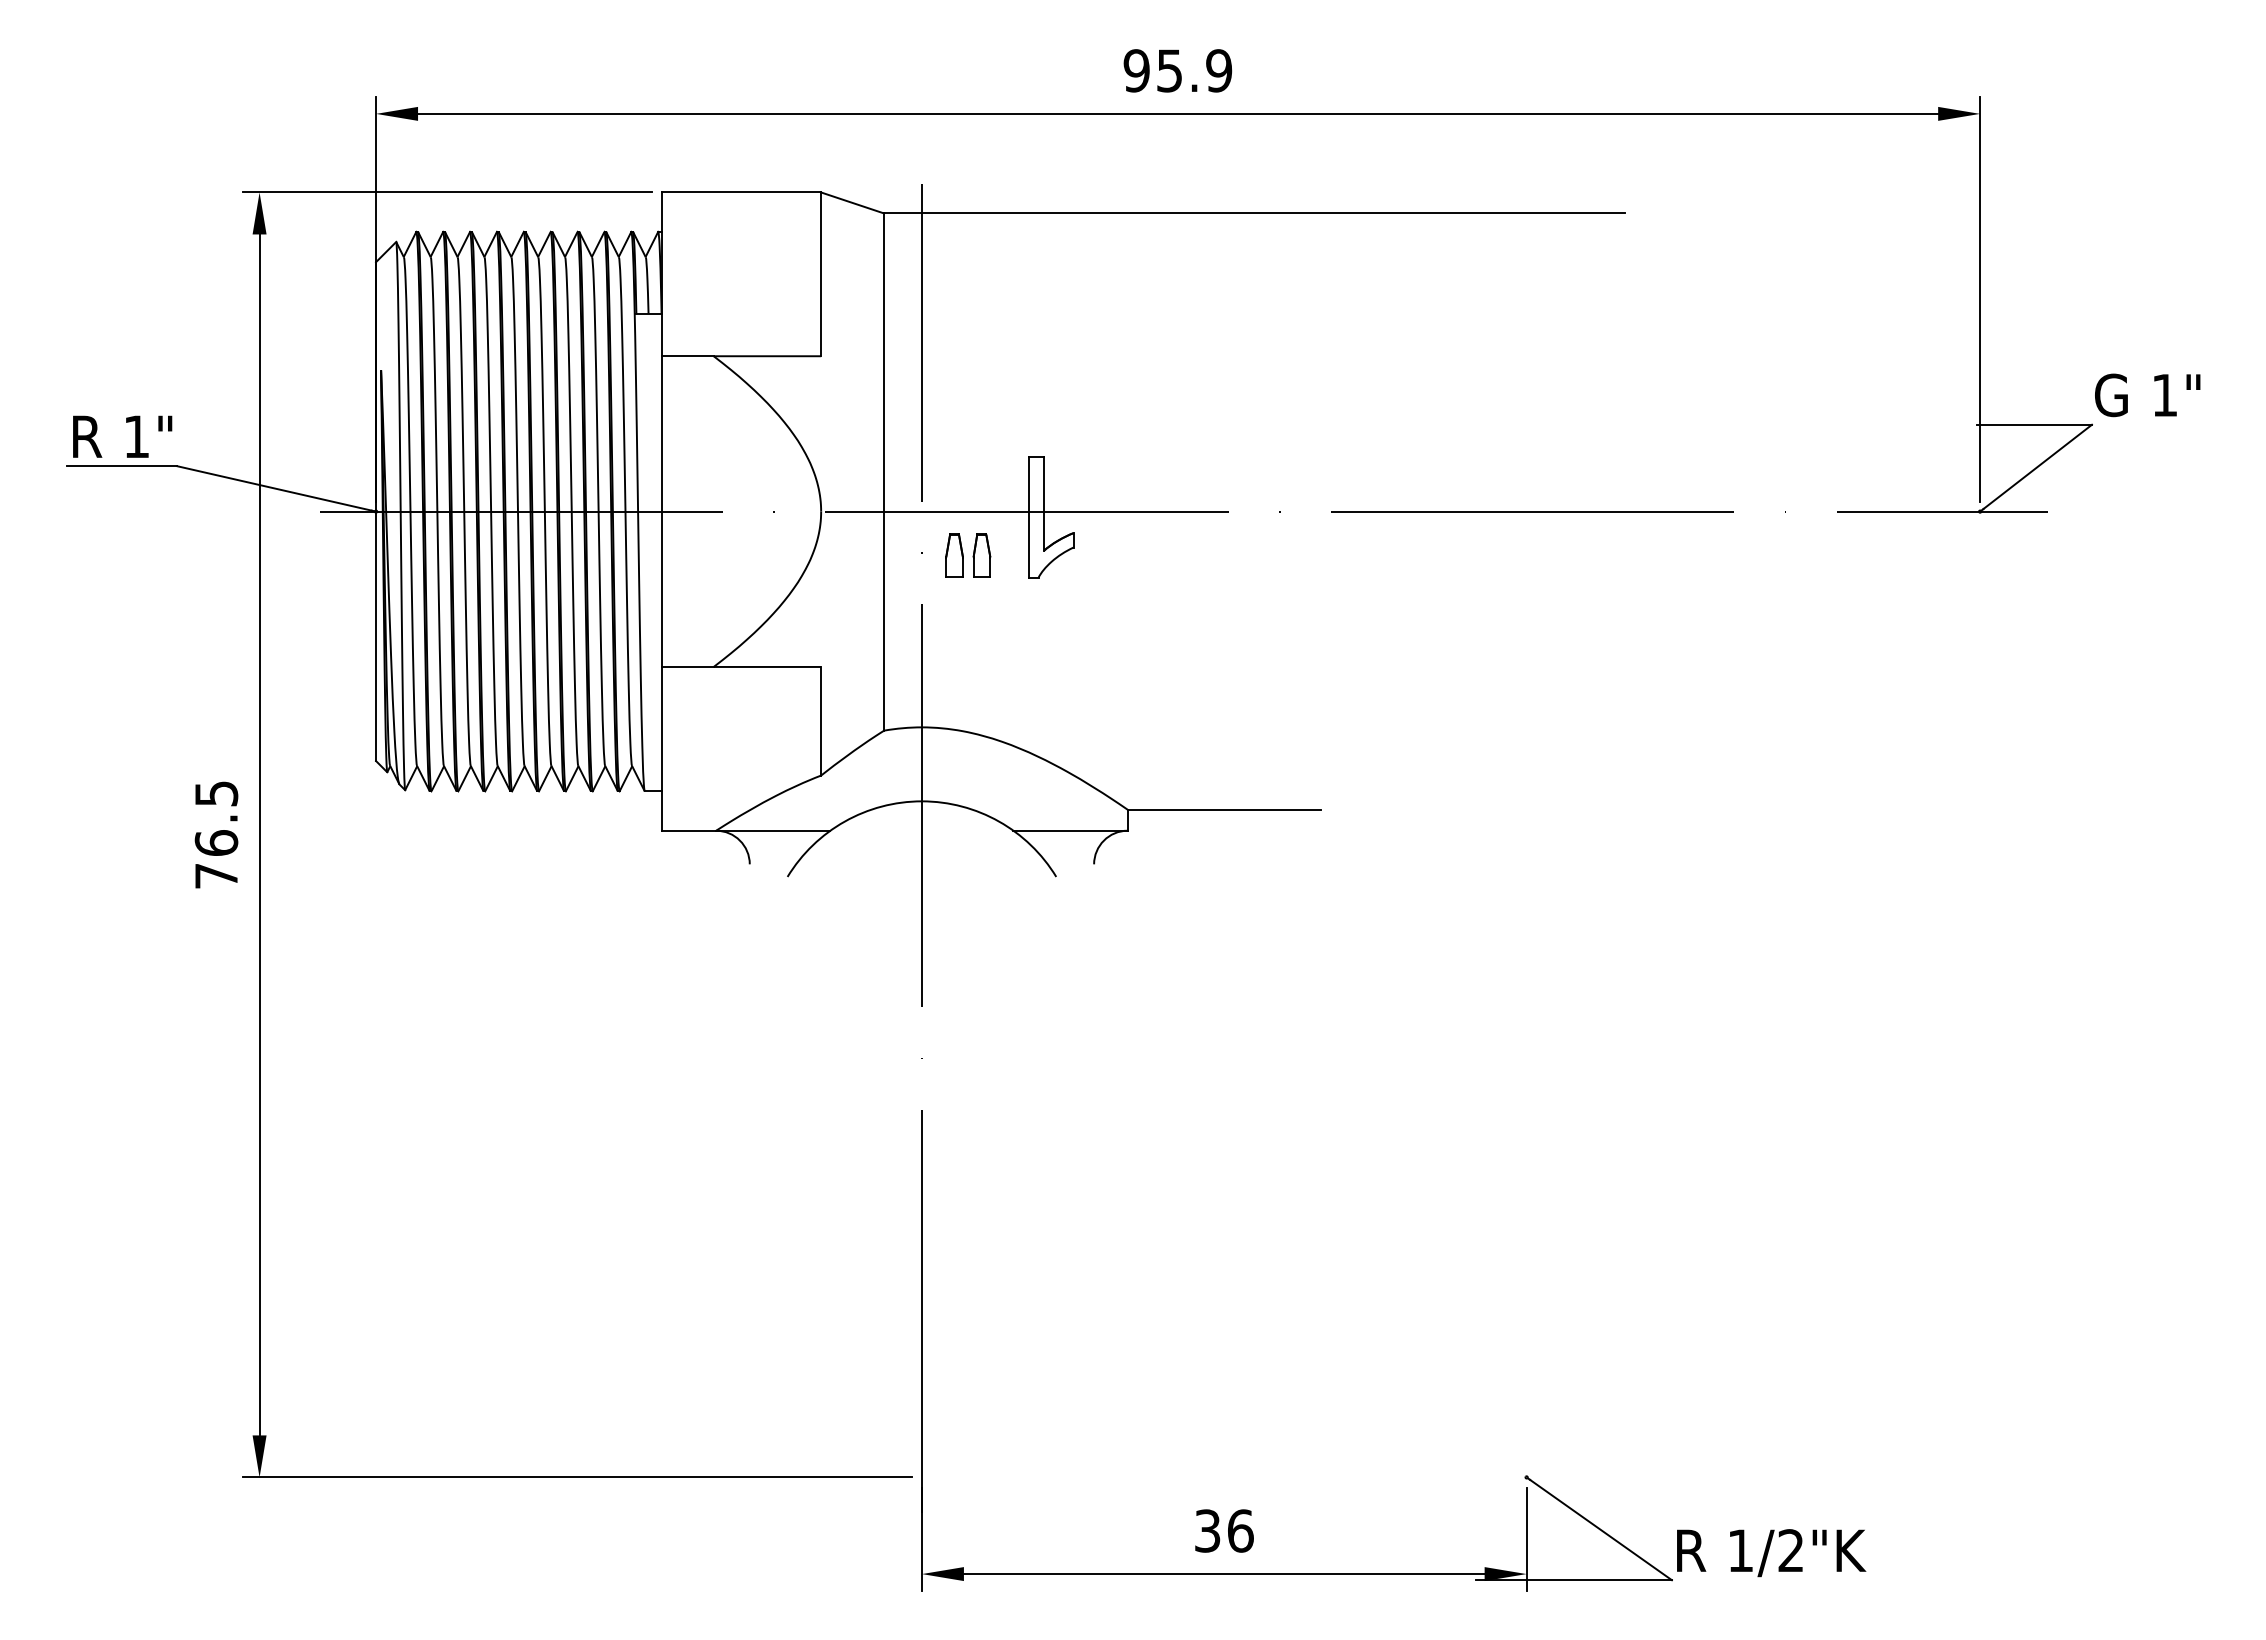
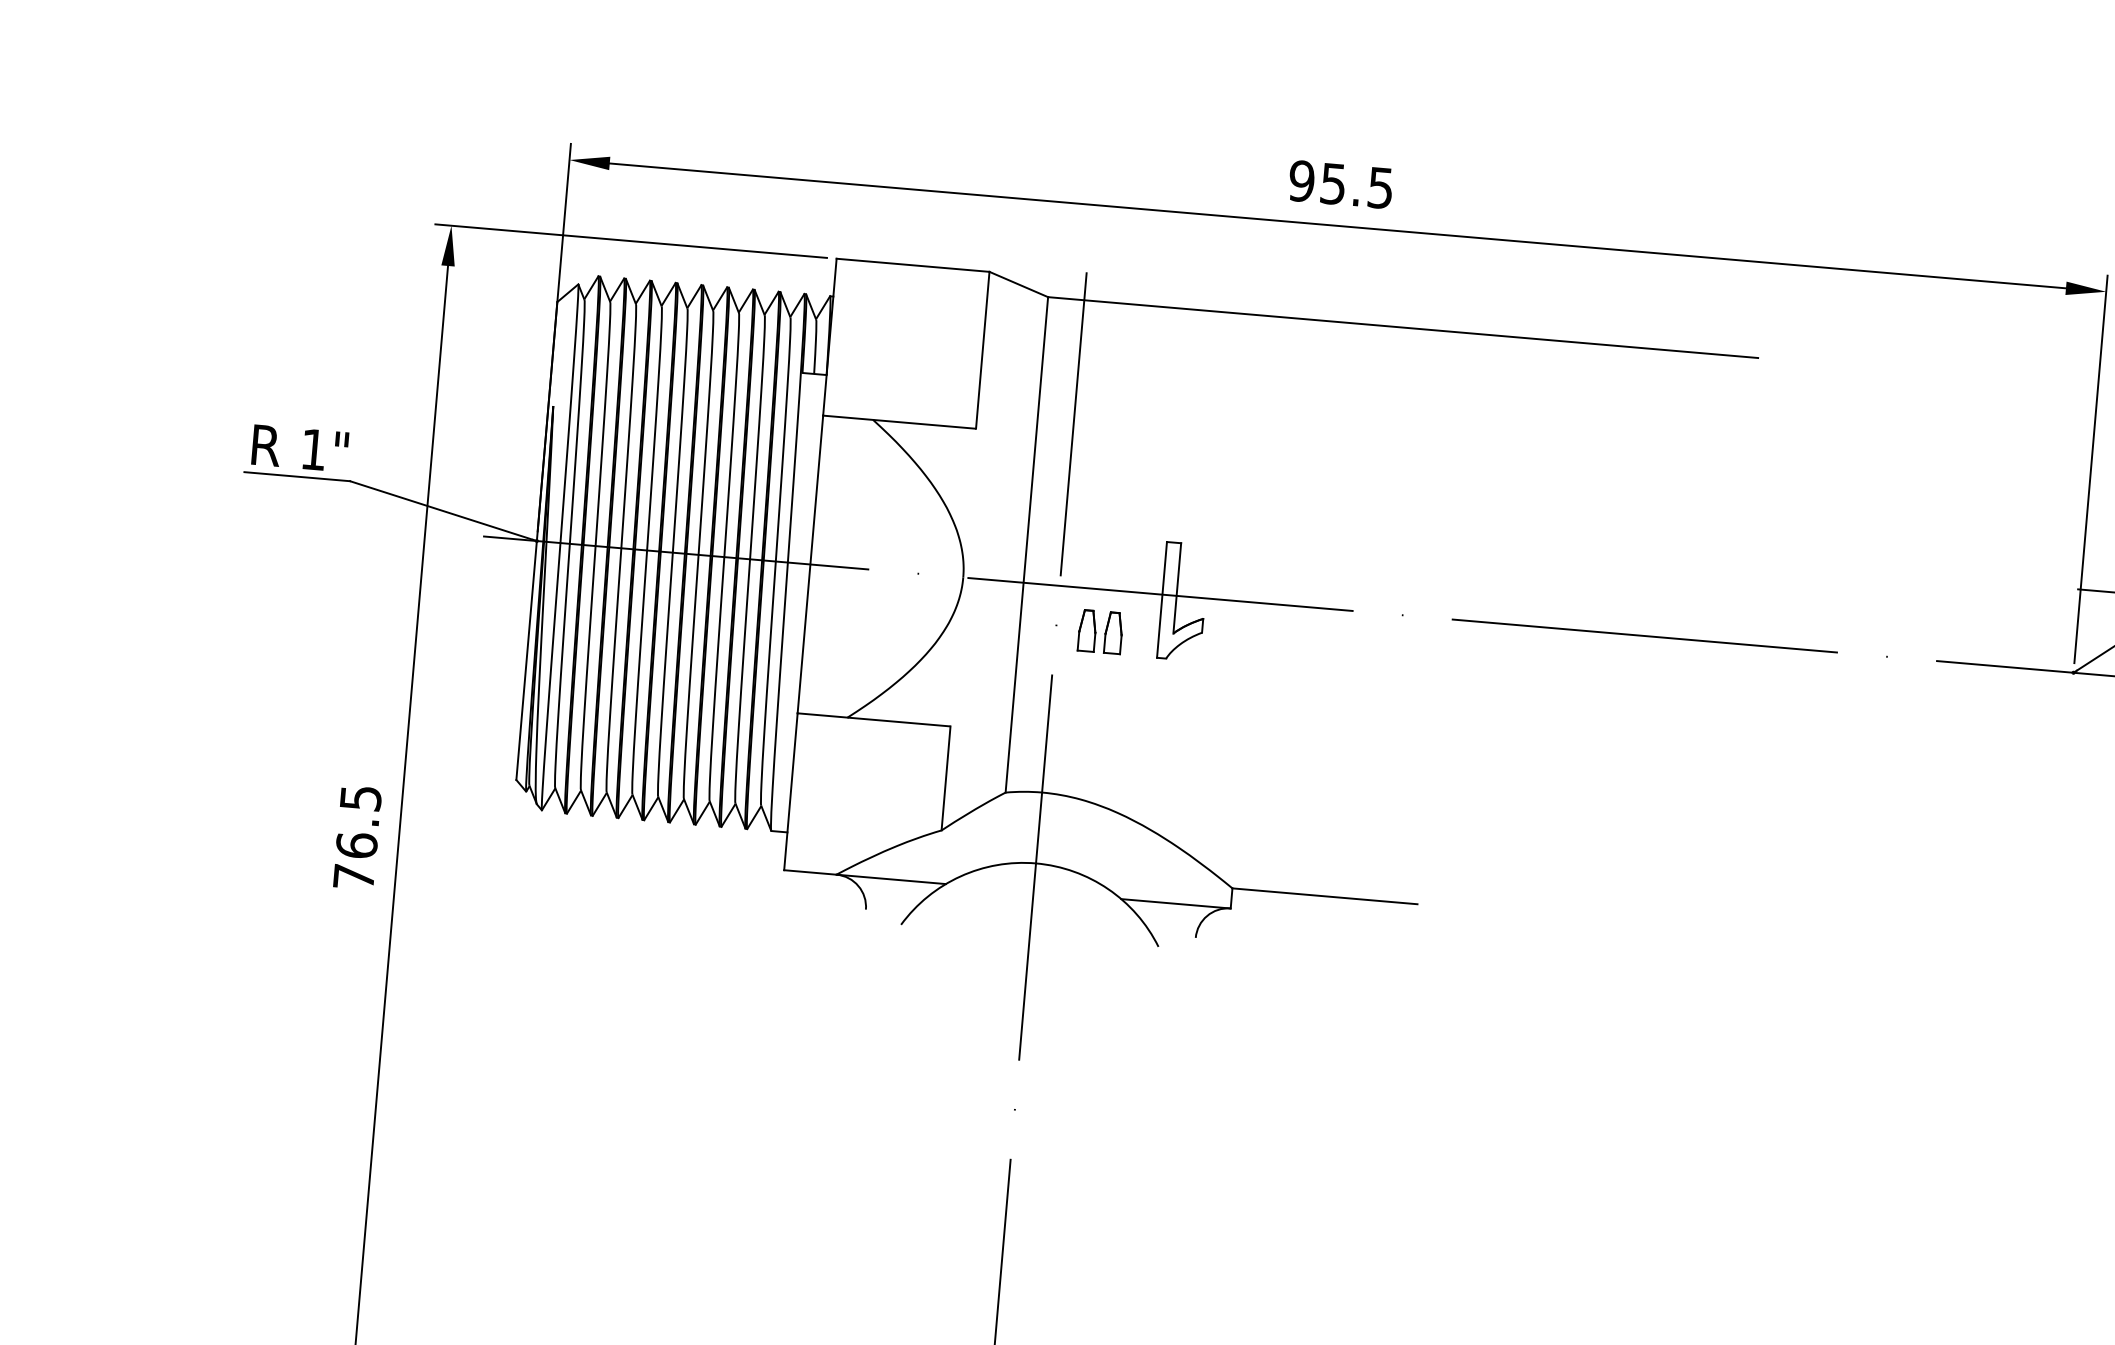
text: (1219, 70) -> (1381, 187), 95.9 -> 95.5

